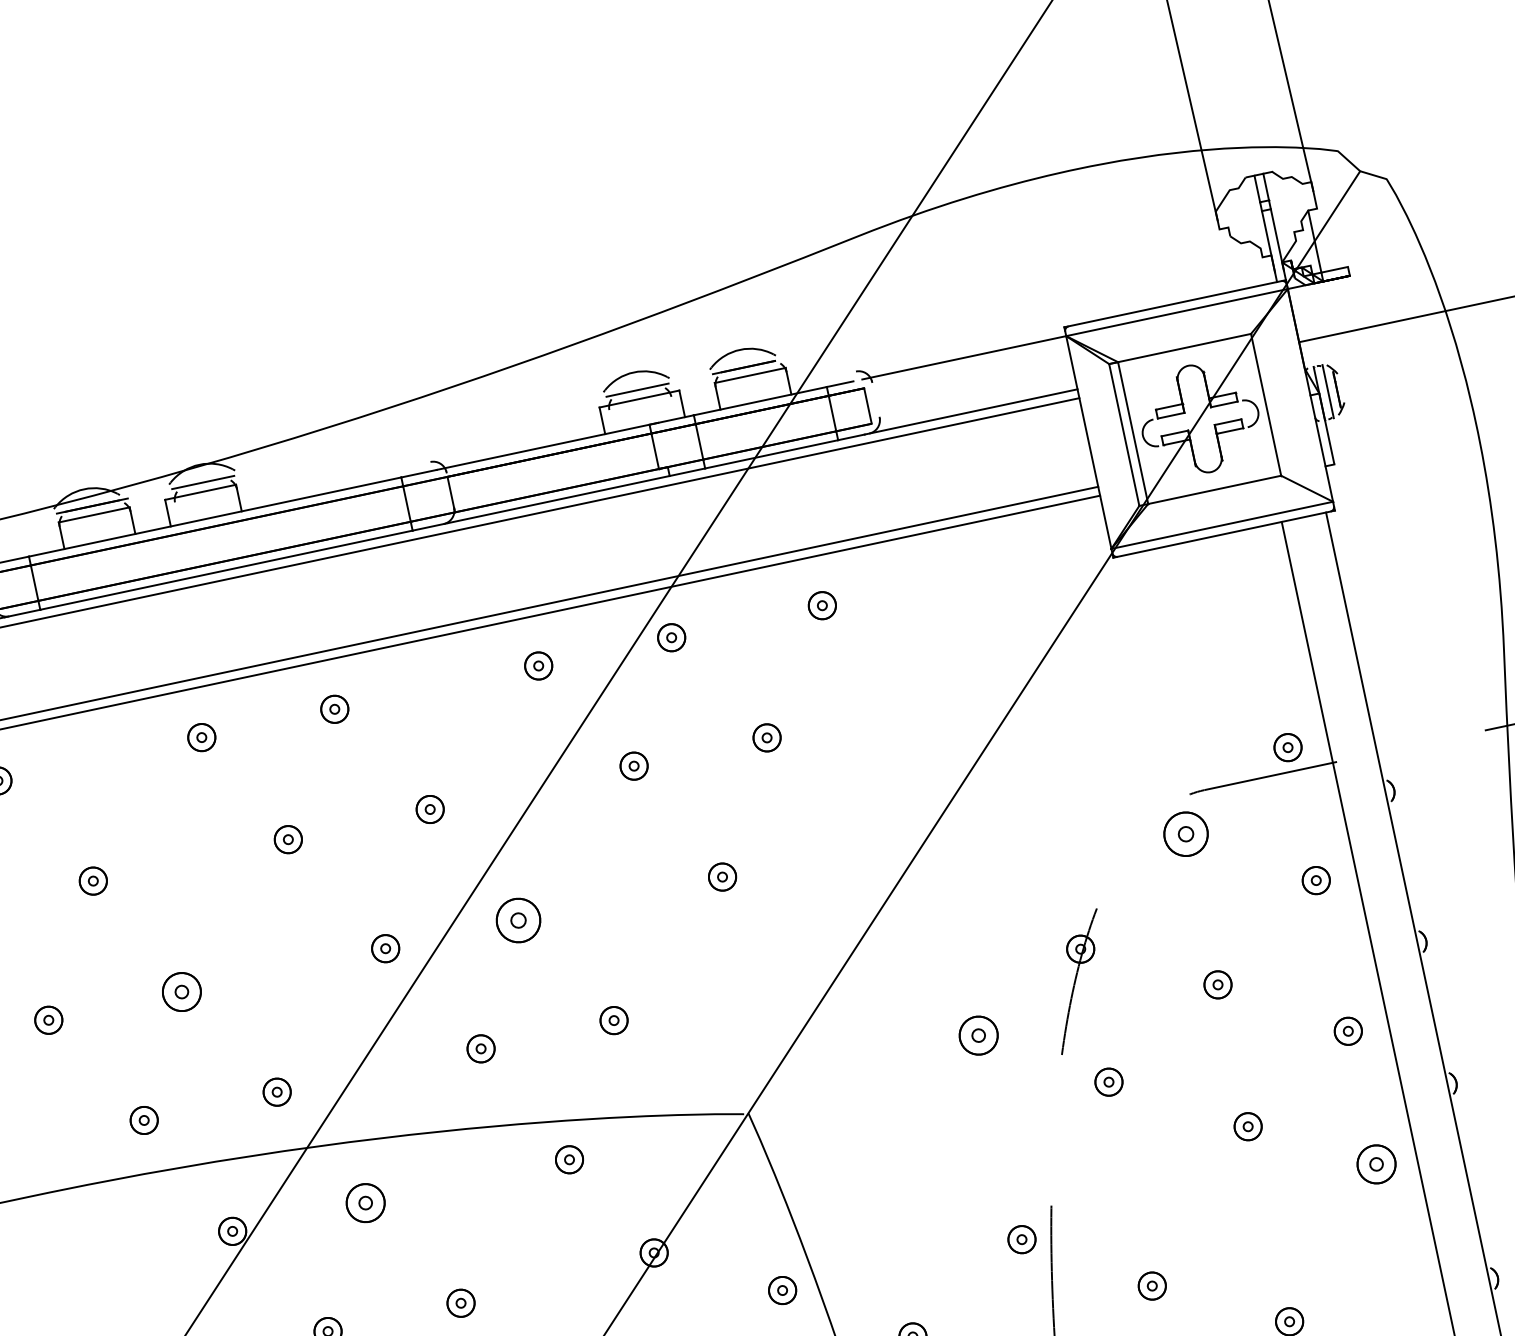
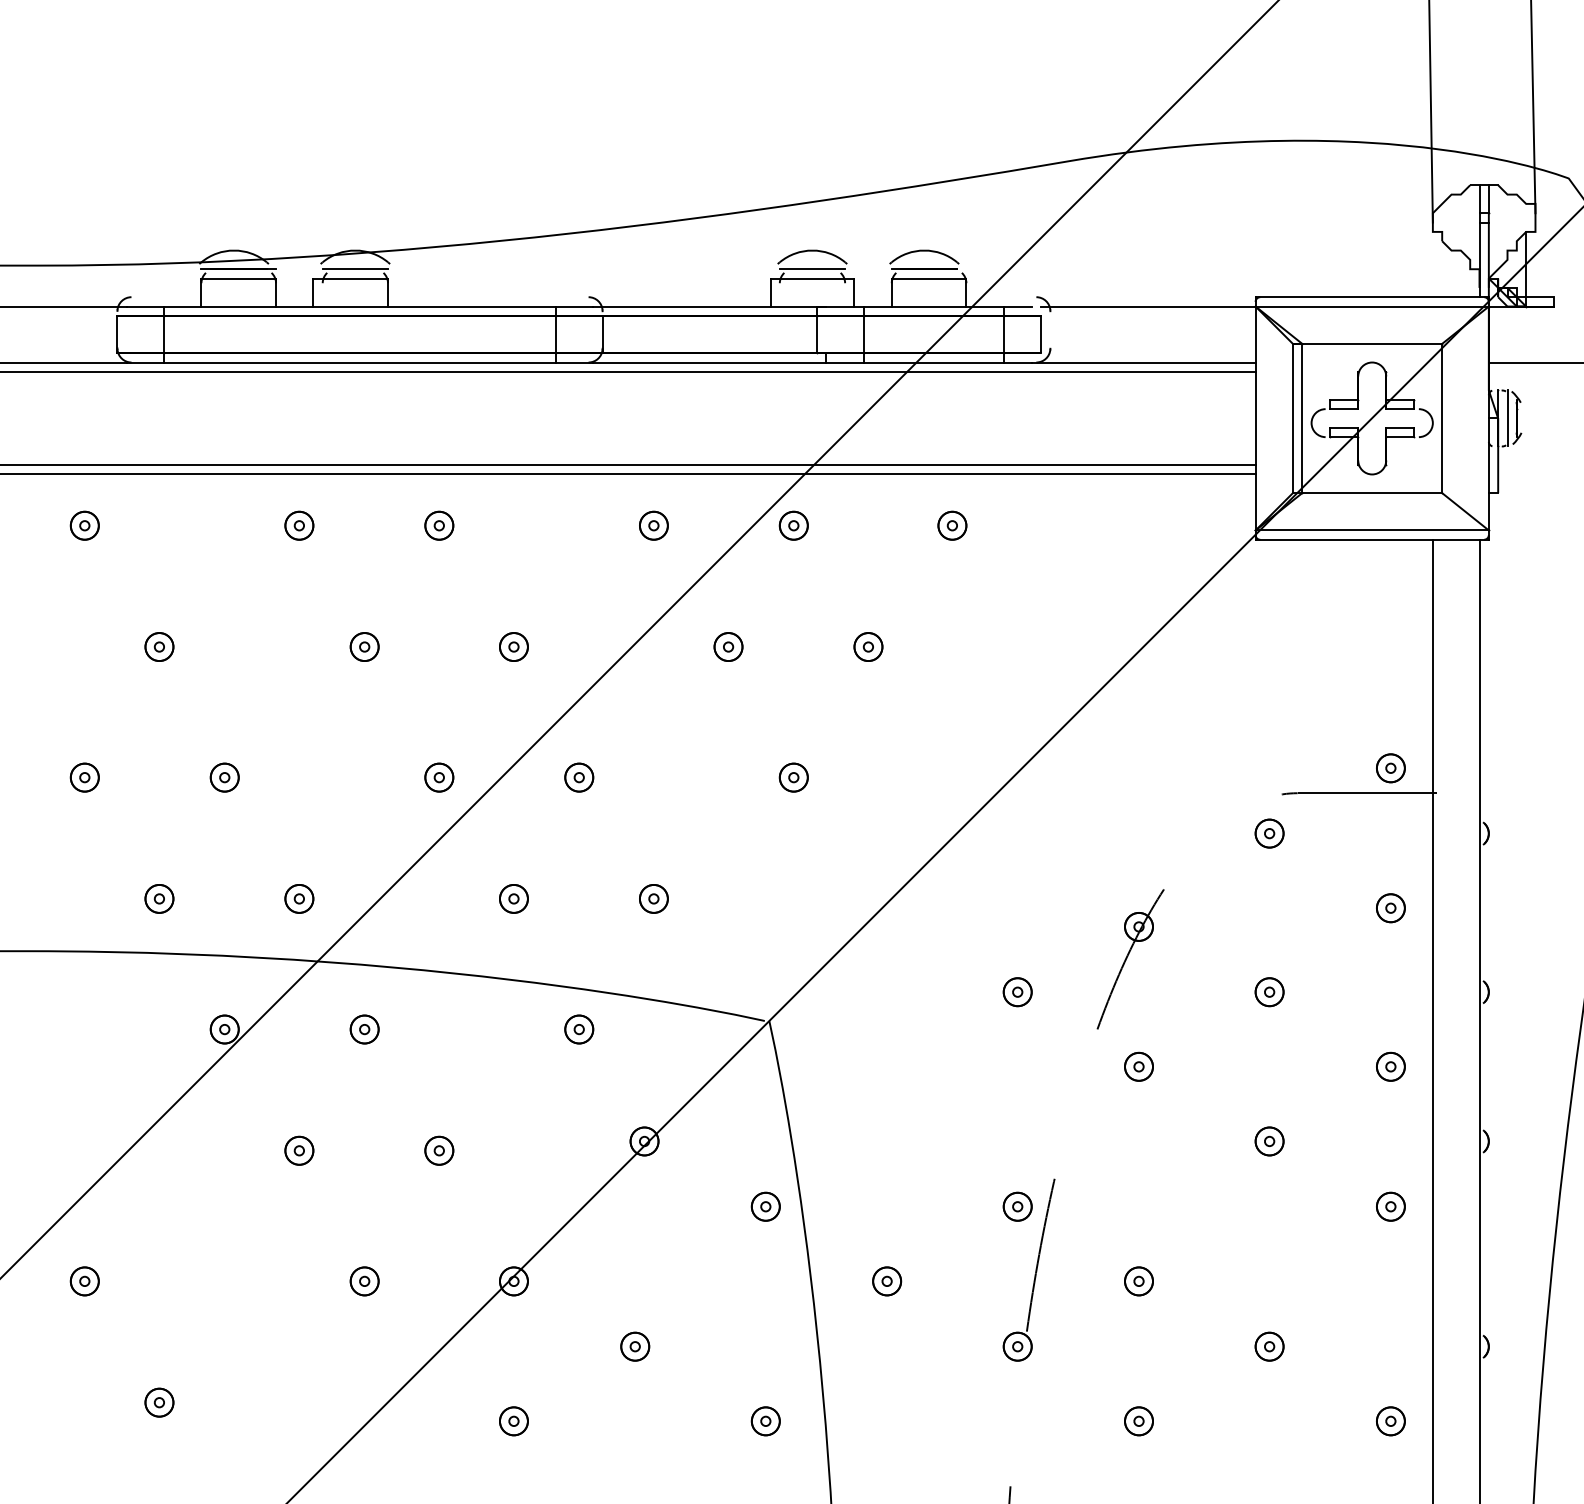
part: (1185, 834) -> (1269, 833), size x0.62
part: (518, 920) -> (579, 777), size x0.62
part: (181, 991) -> (224, 777), size x0.71
part: (978, 1036) -> (1017, 992), size x0.71
part: (1376, 1164) -> (1390, 1206), size x0.71
part: (365, 1203) -> (364, 1029), size x0.71

